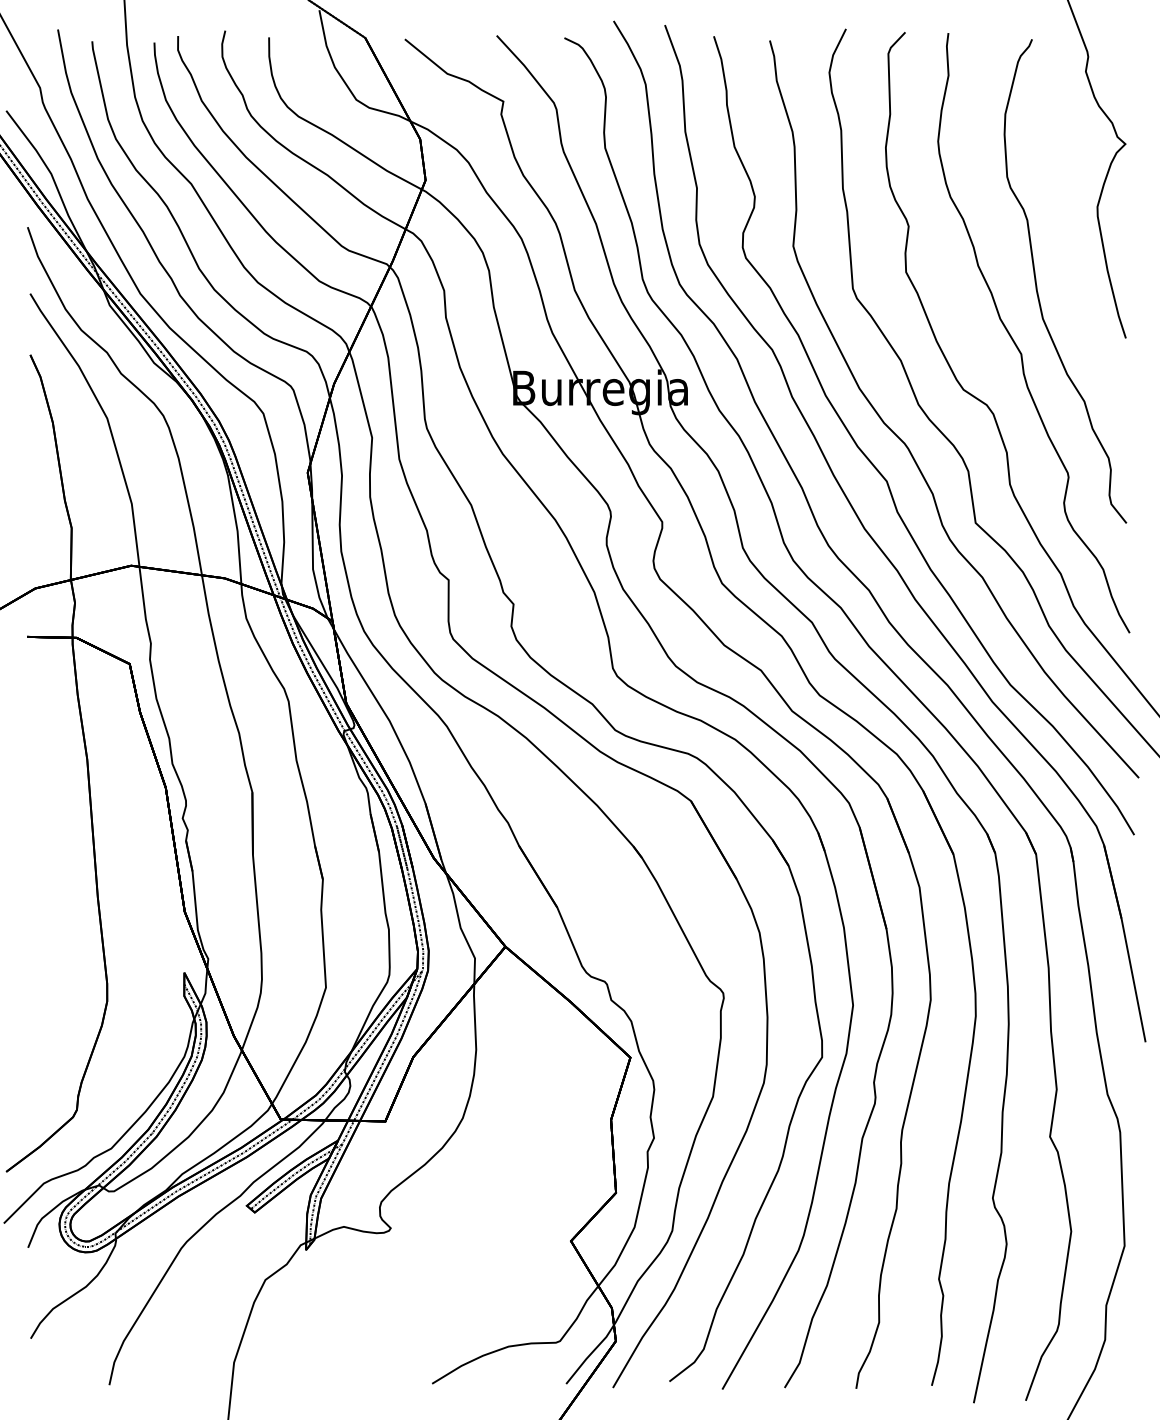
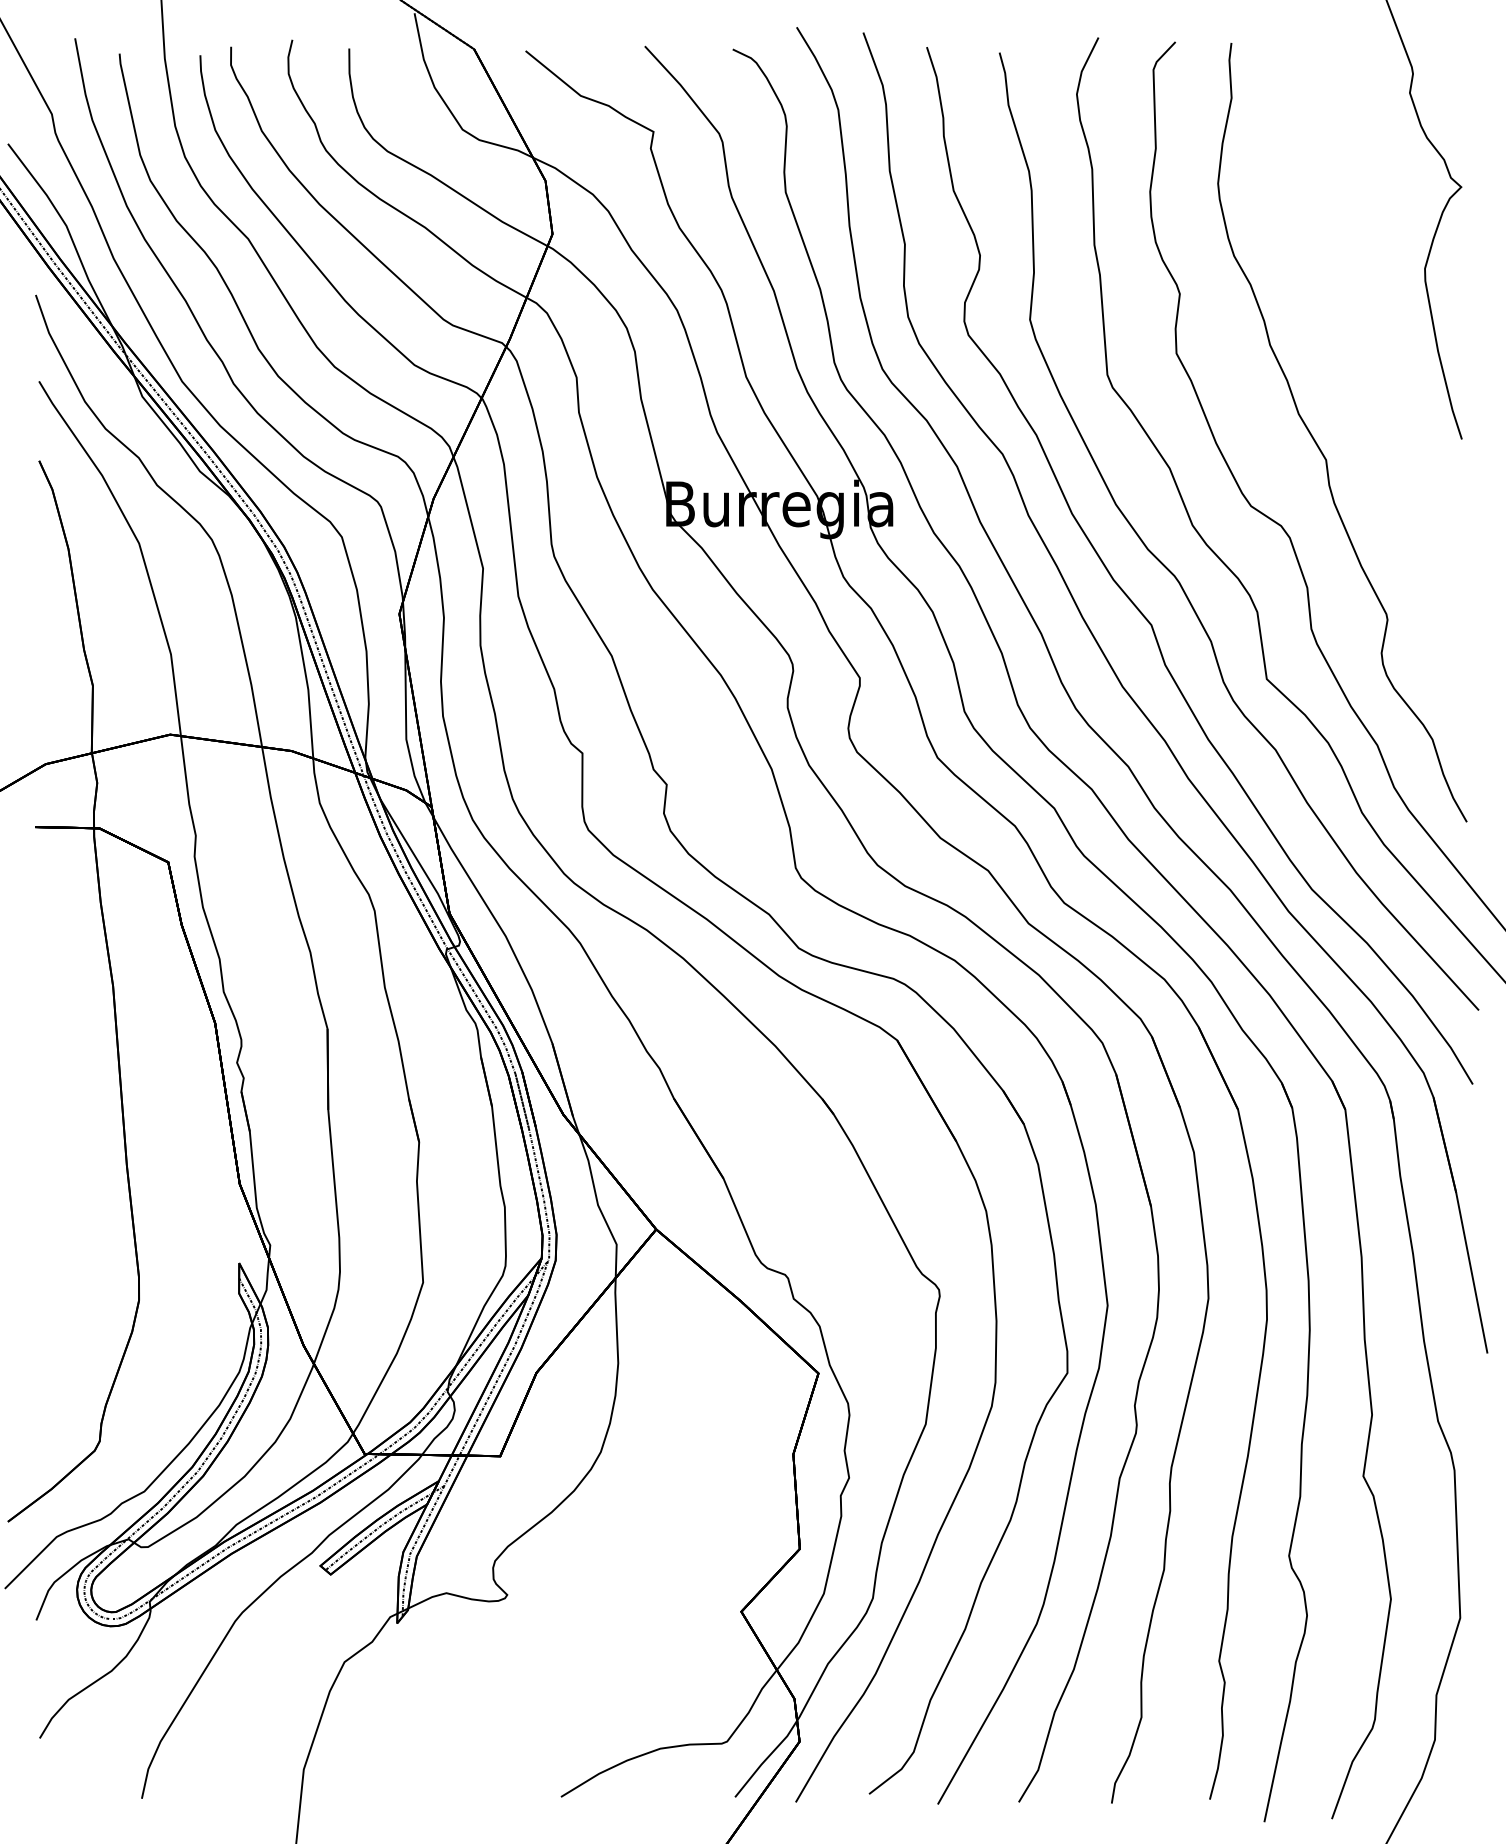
part: (1037, 285) -> (1347, 370), removed

